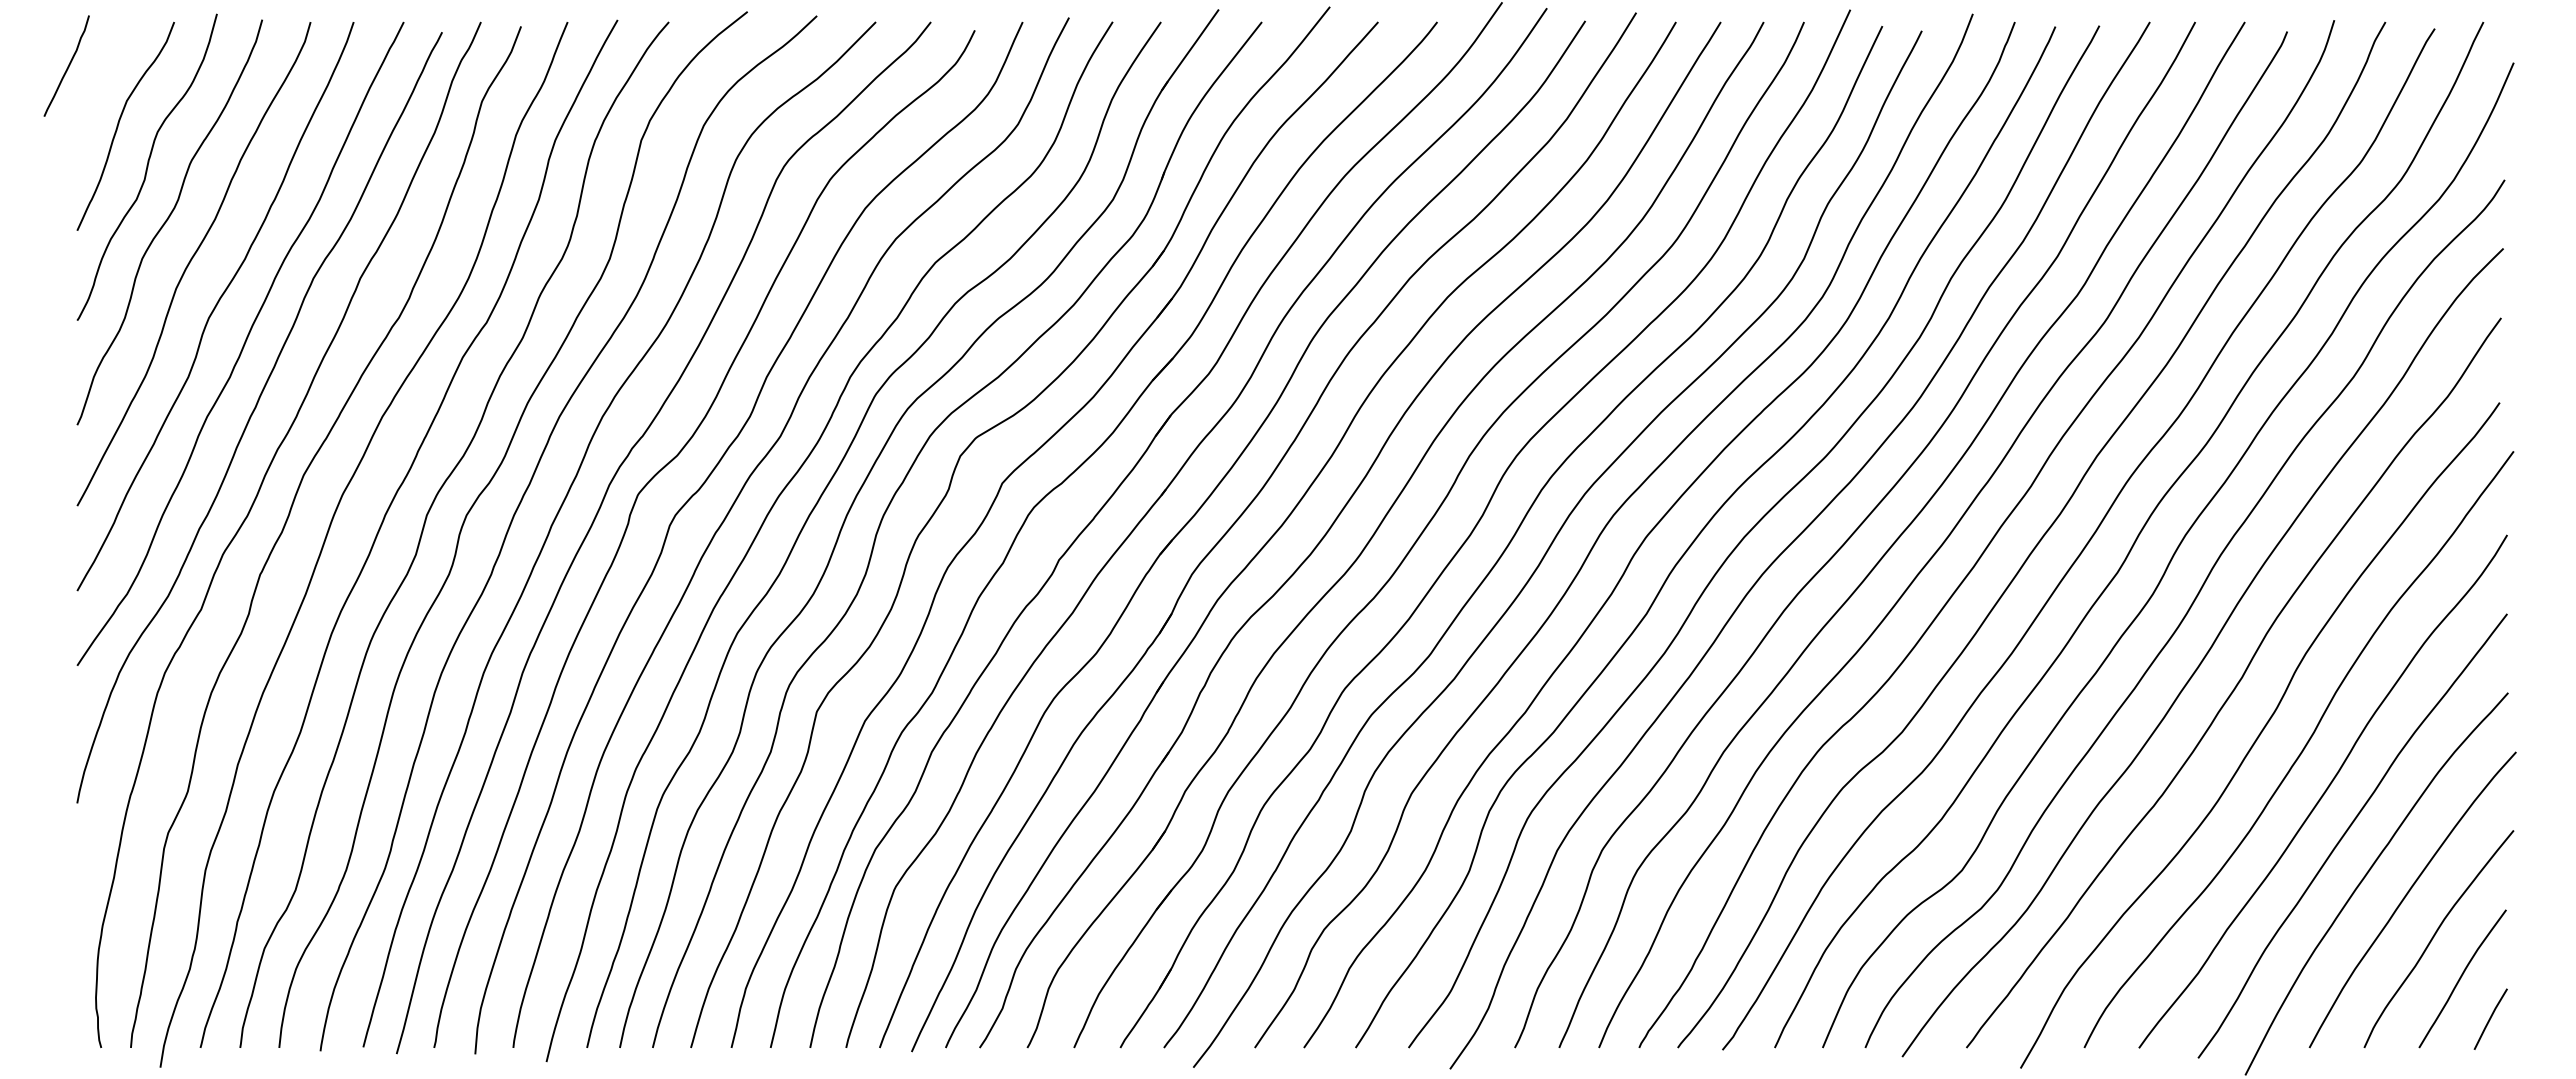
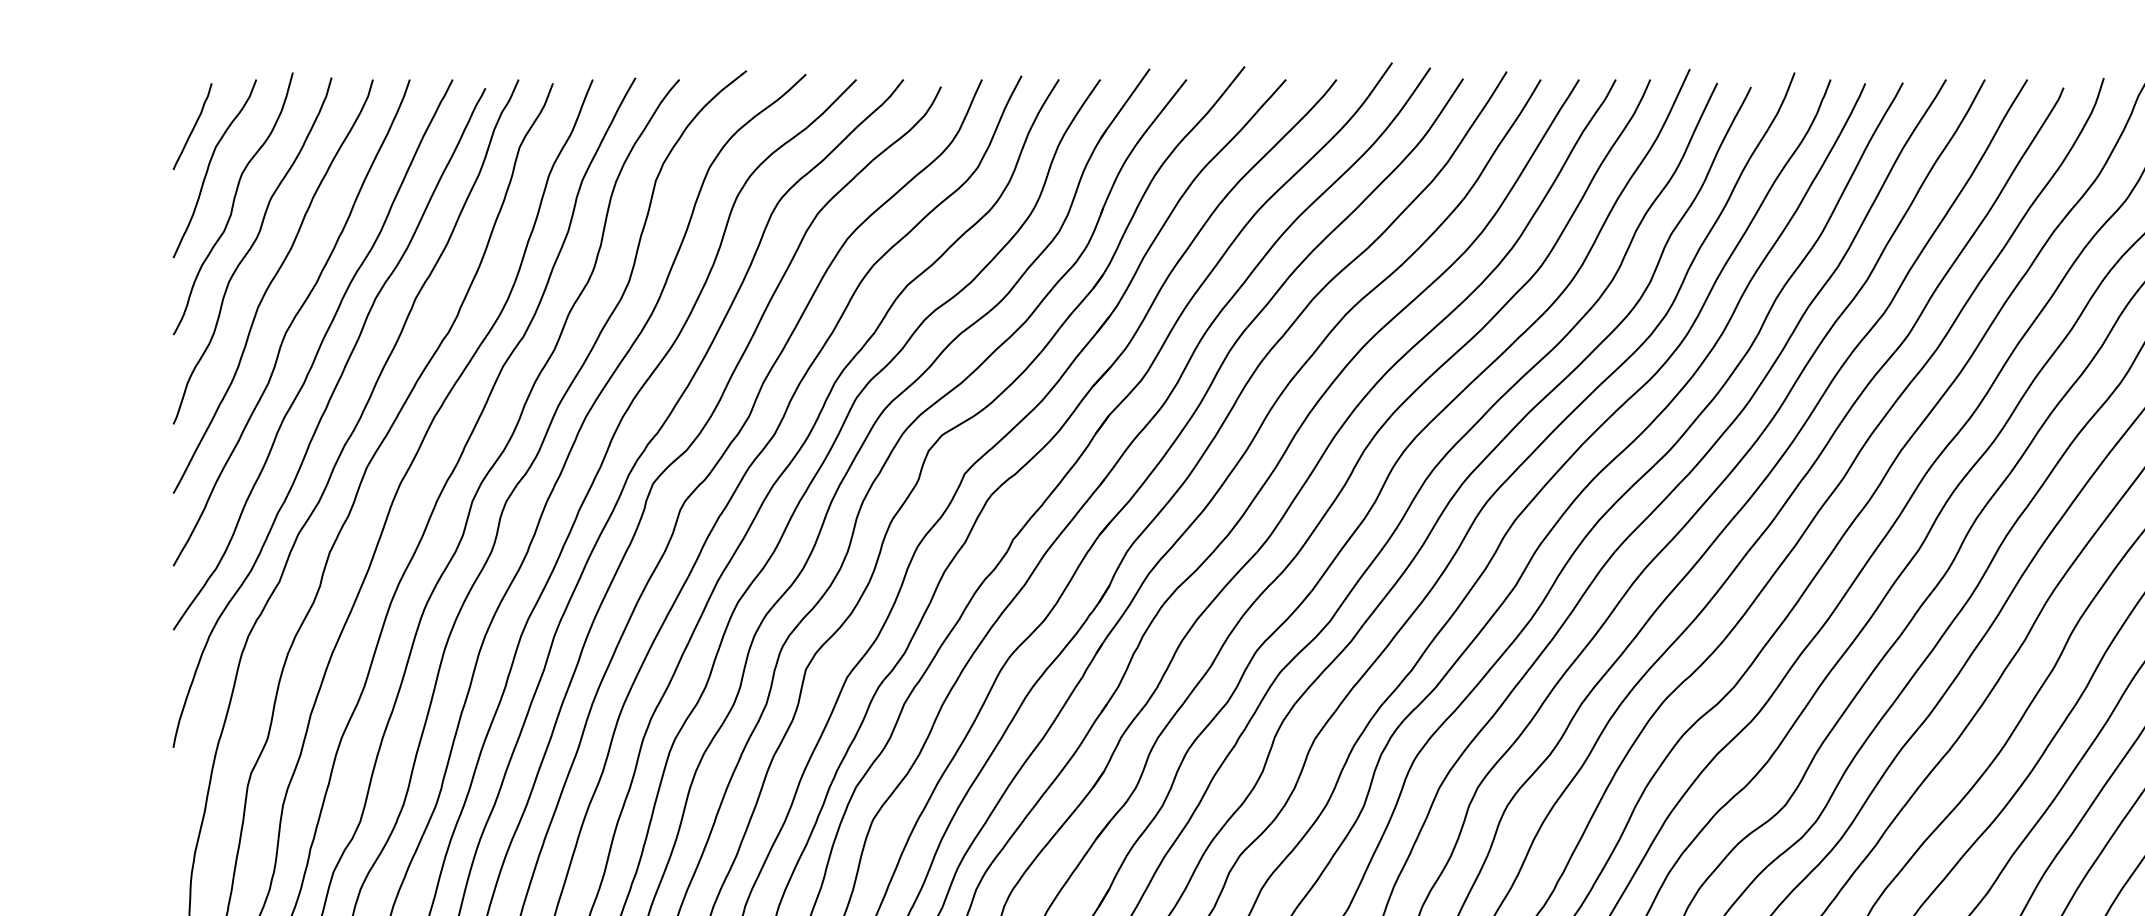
curve: (67, 66) -> (193, 126), moved

